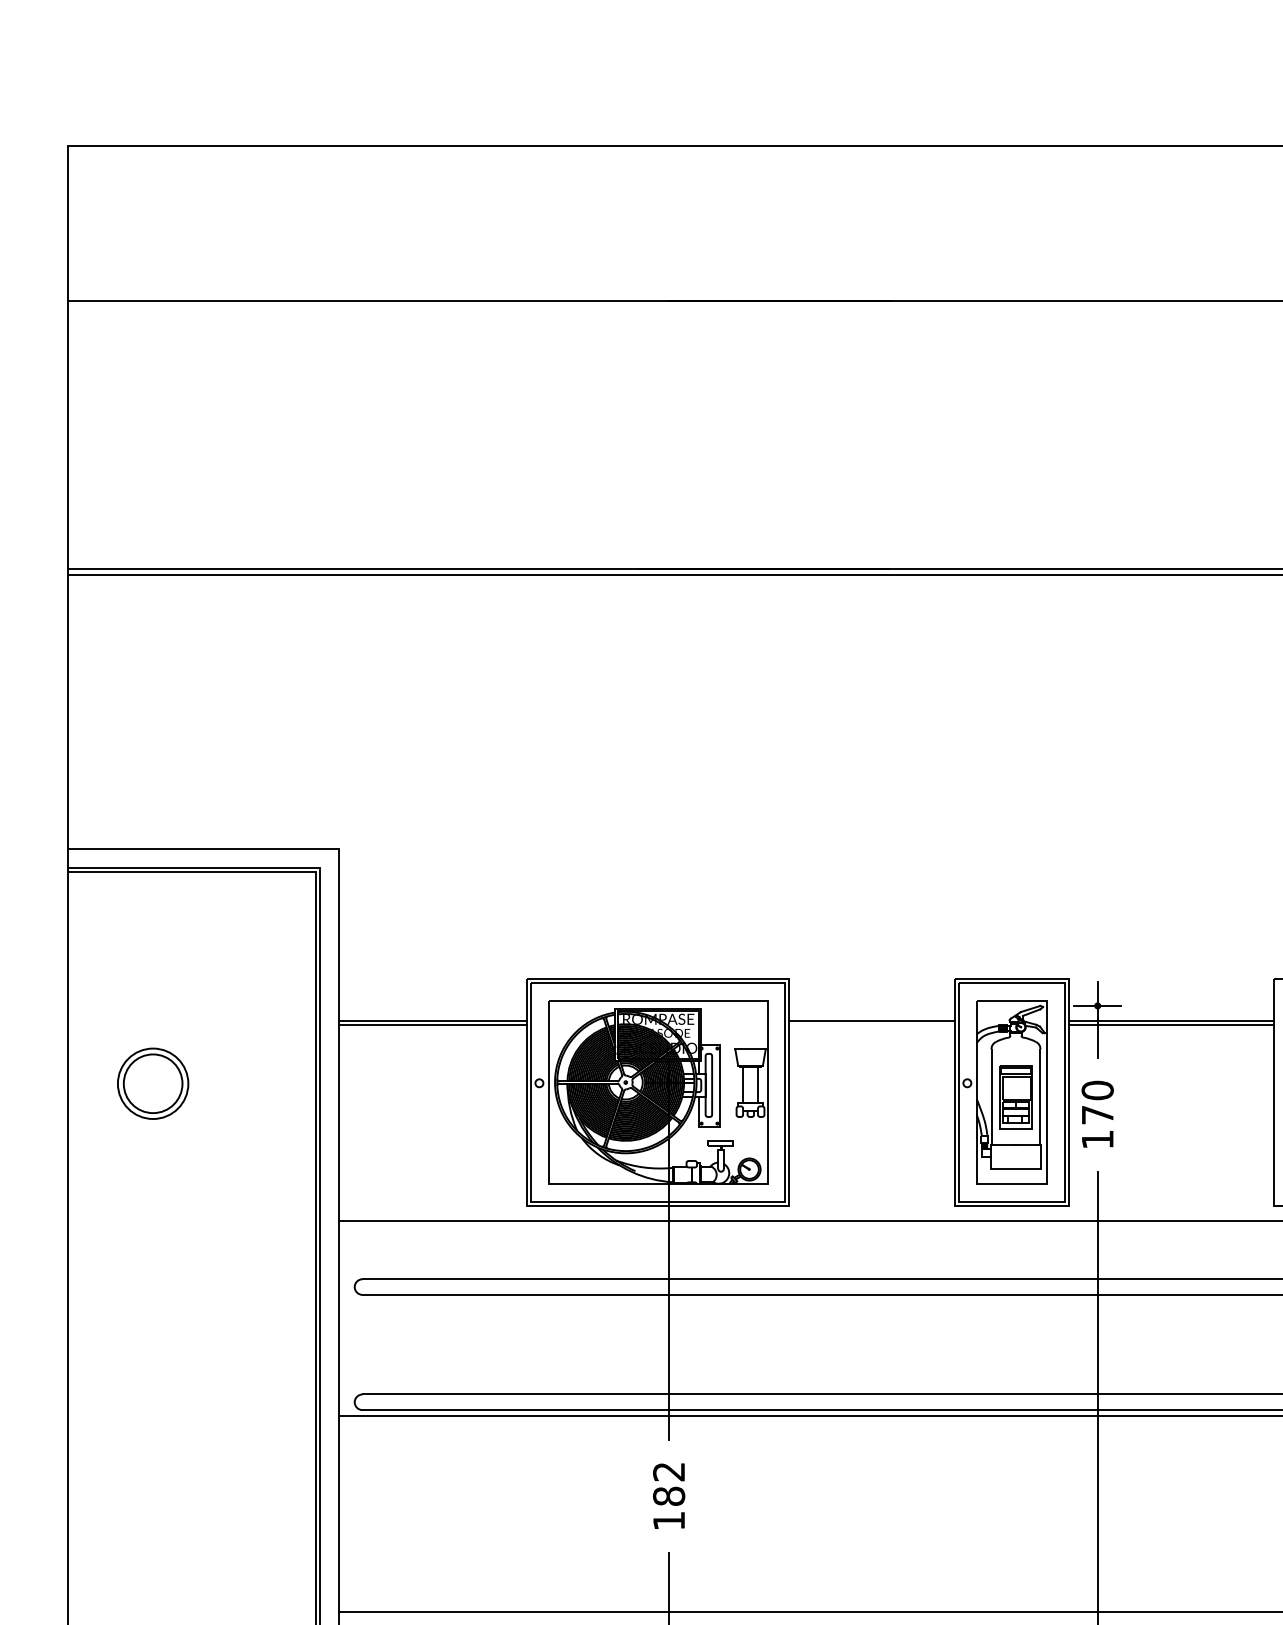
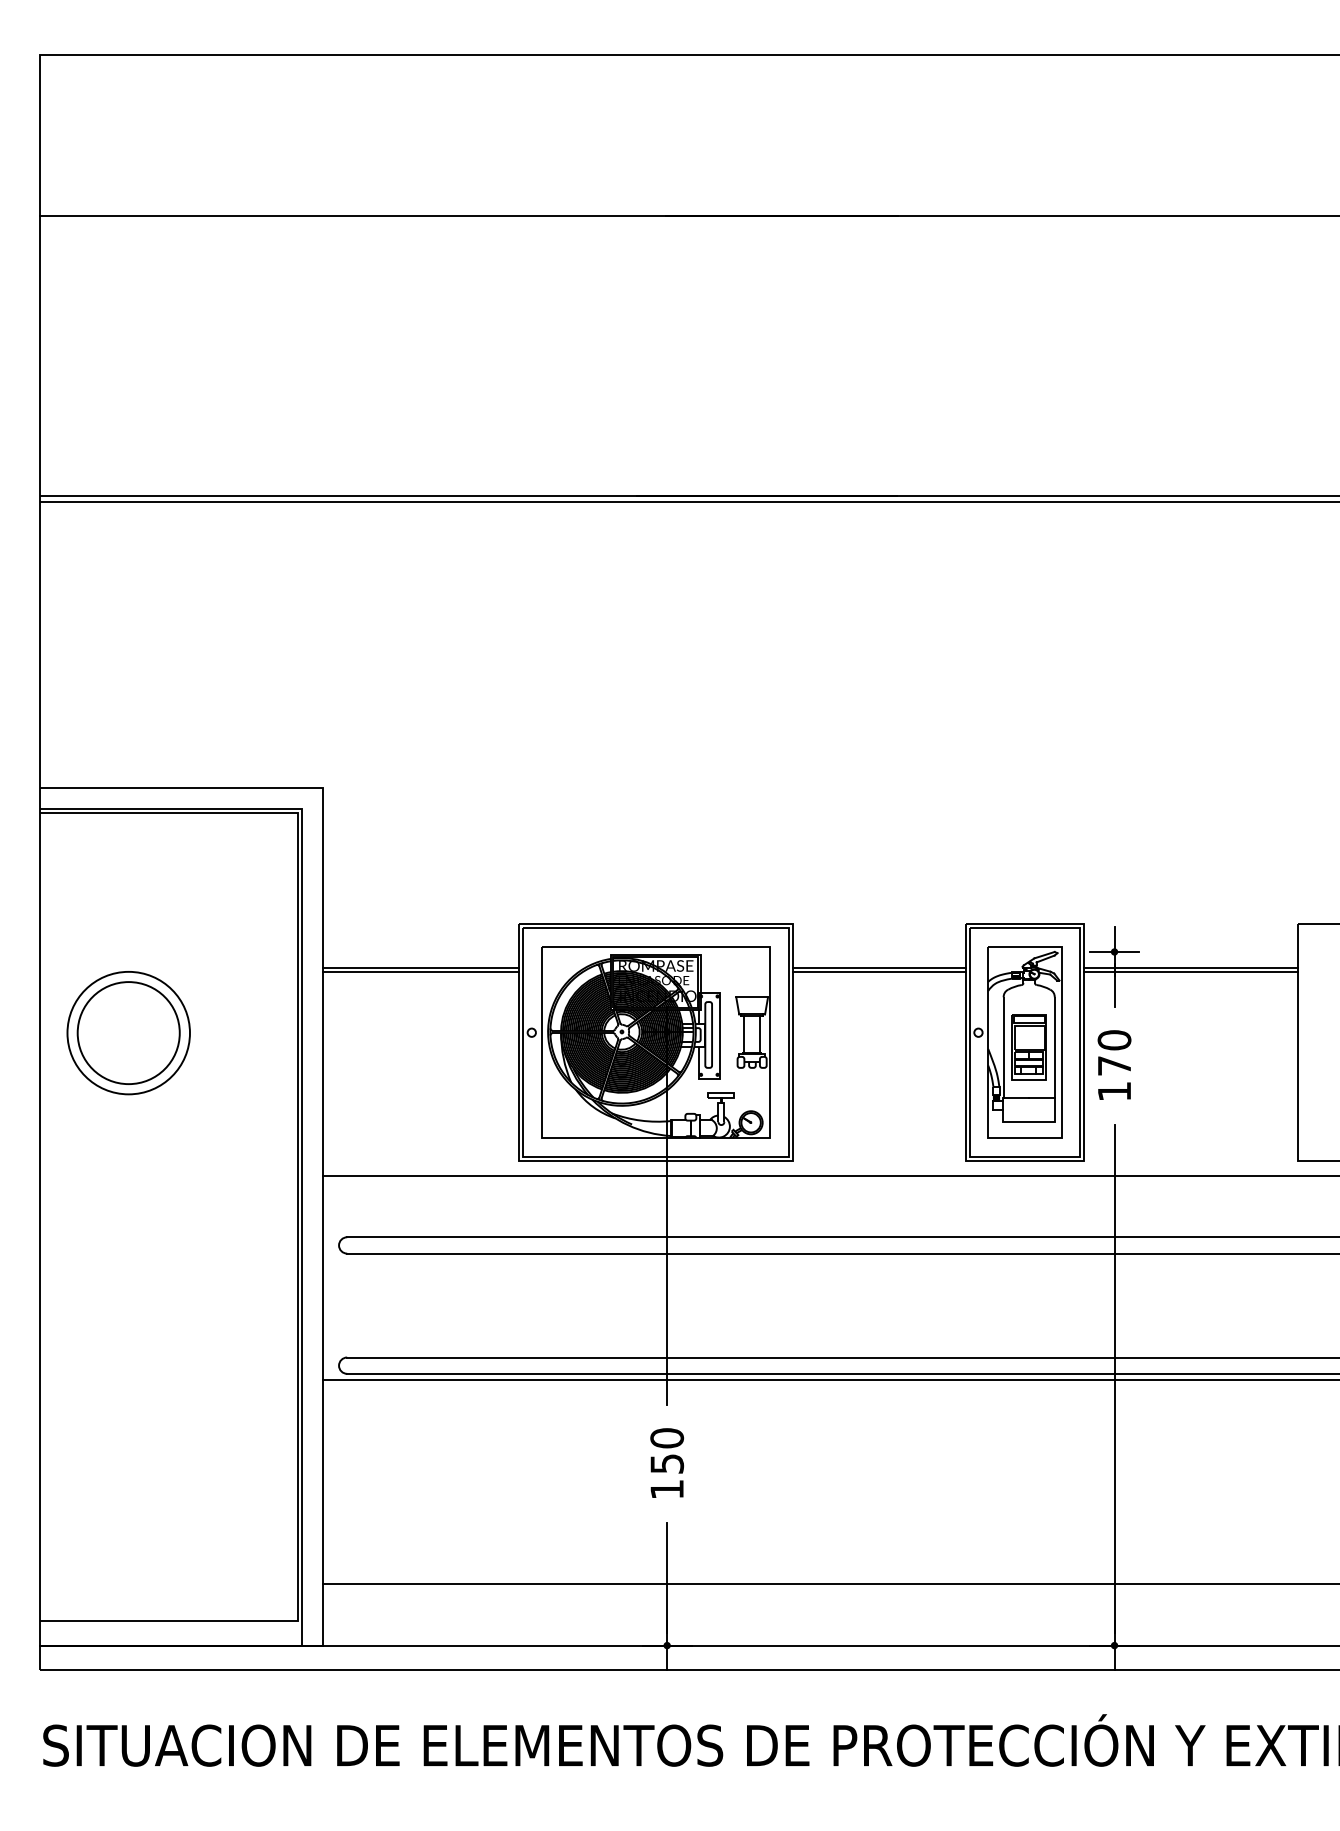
line: (871, 1024) -> (878, 971), added
part: (153, 1084) -> (128, 1033), size x1.67
text: (669, 1483) -> (667, 1450), 182 -> 150

